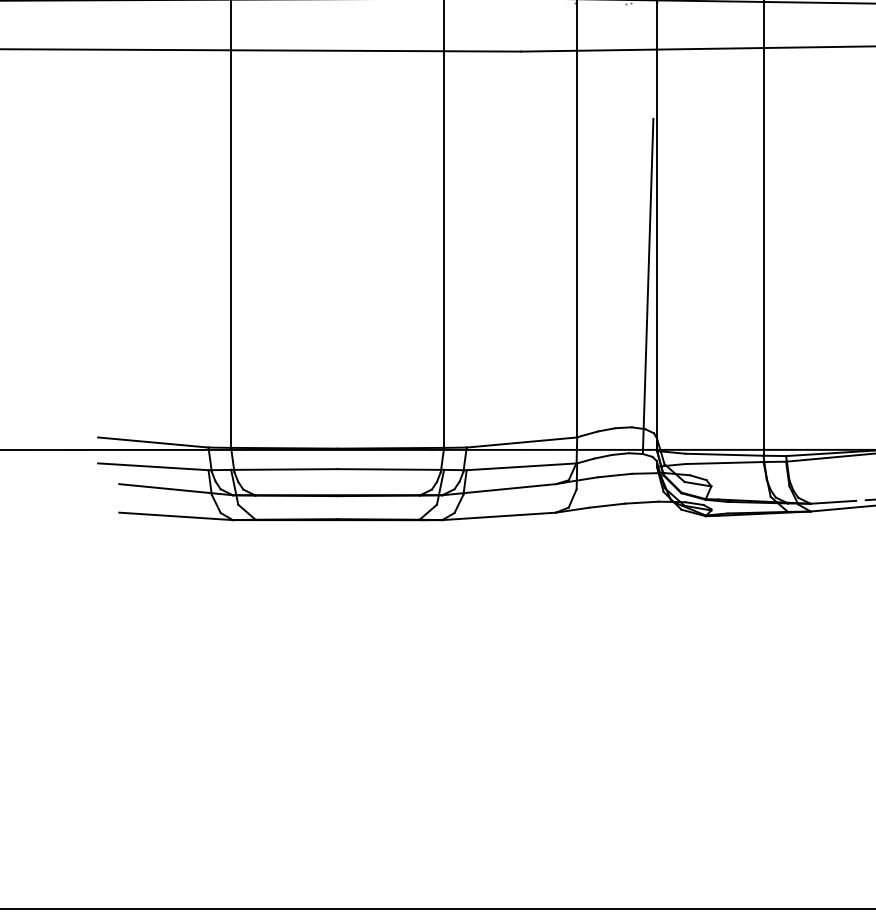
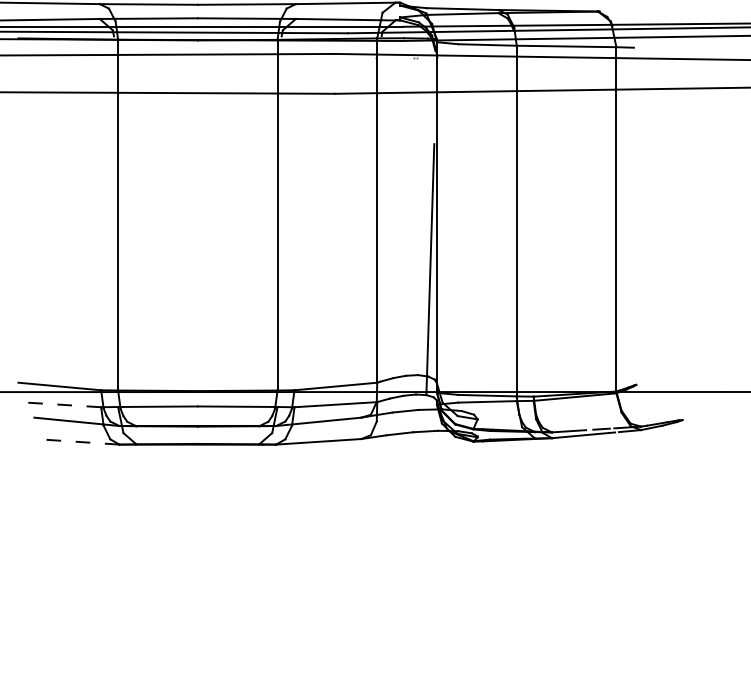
line: (152, 466) -> (59, 404), solid -> dashed
line: (175, 515) -> (76, 441), solid -> dashed

